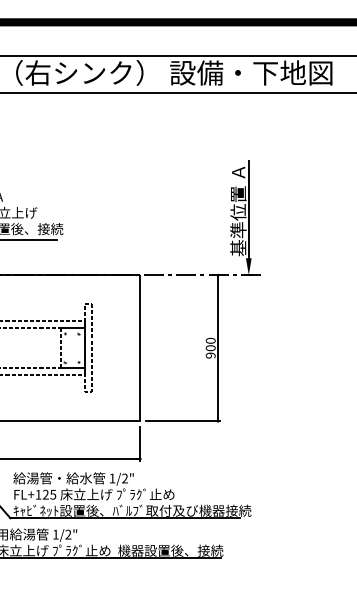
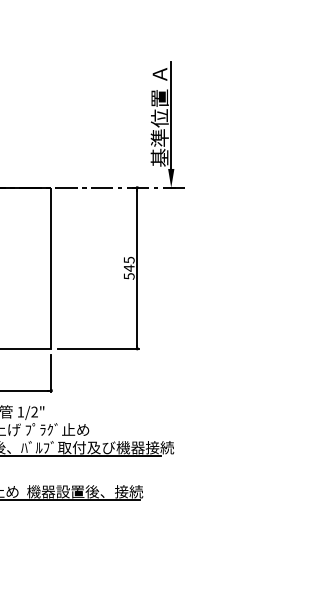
text: (210, 347) -> (128, 267), 900 -> 545

